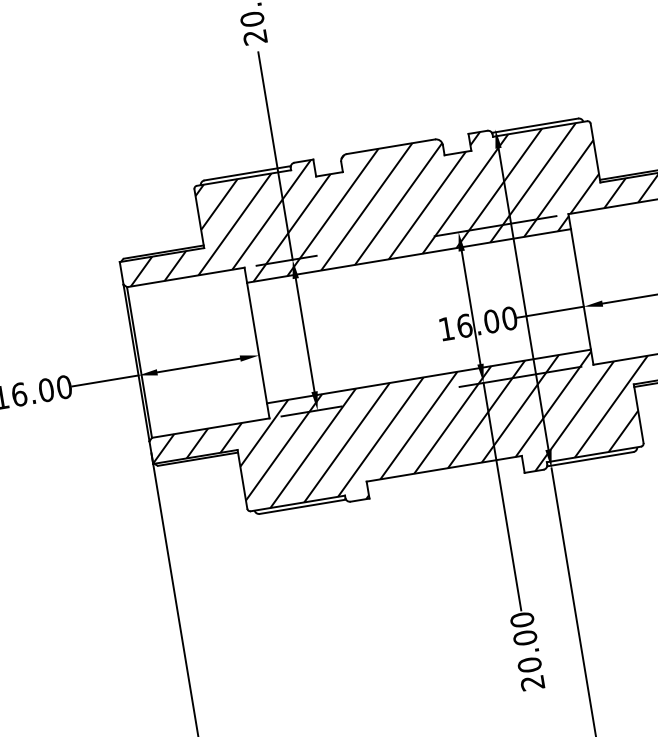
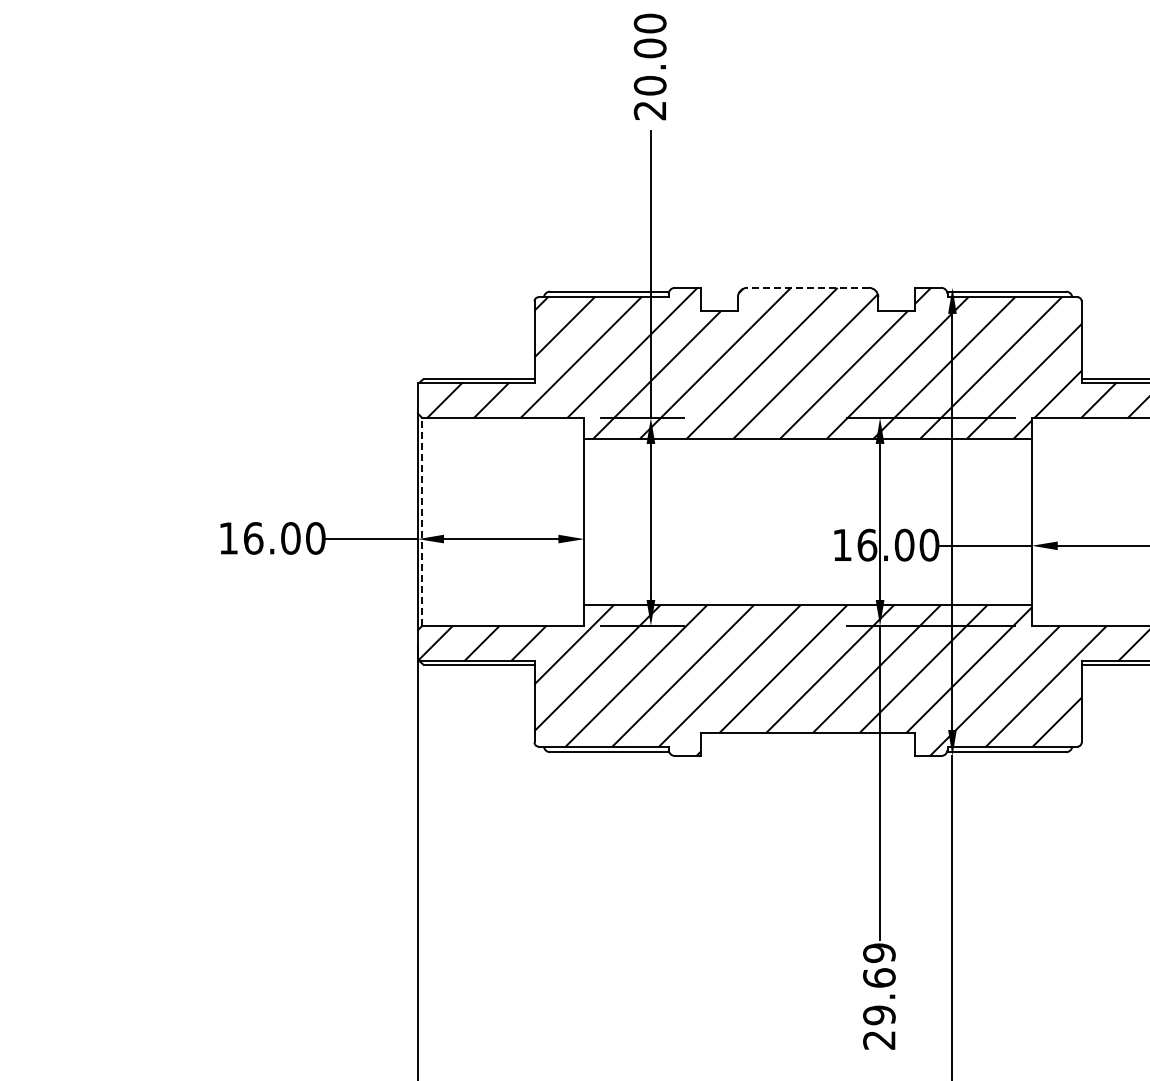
line: (391, 146) -> (808, 287), solid -> dashed
line: (139, 362) -> (422, 521), solid -> dashed
text: (526, 642) -> (879, 984), 20.00 -> 29.69

